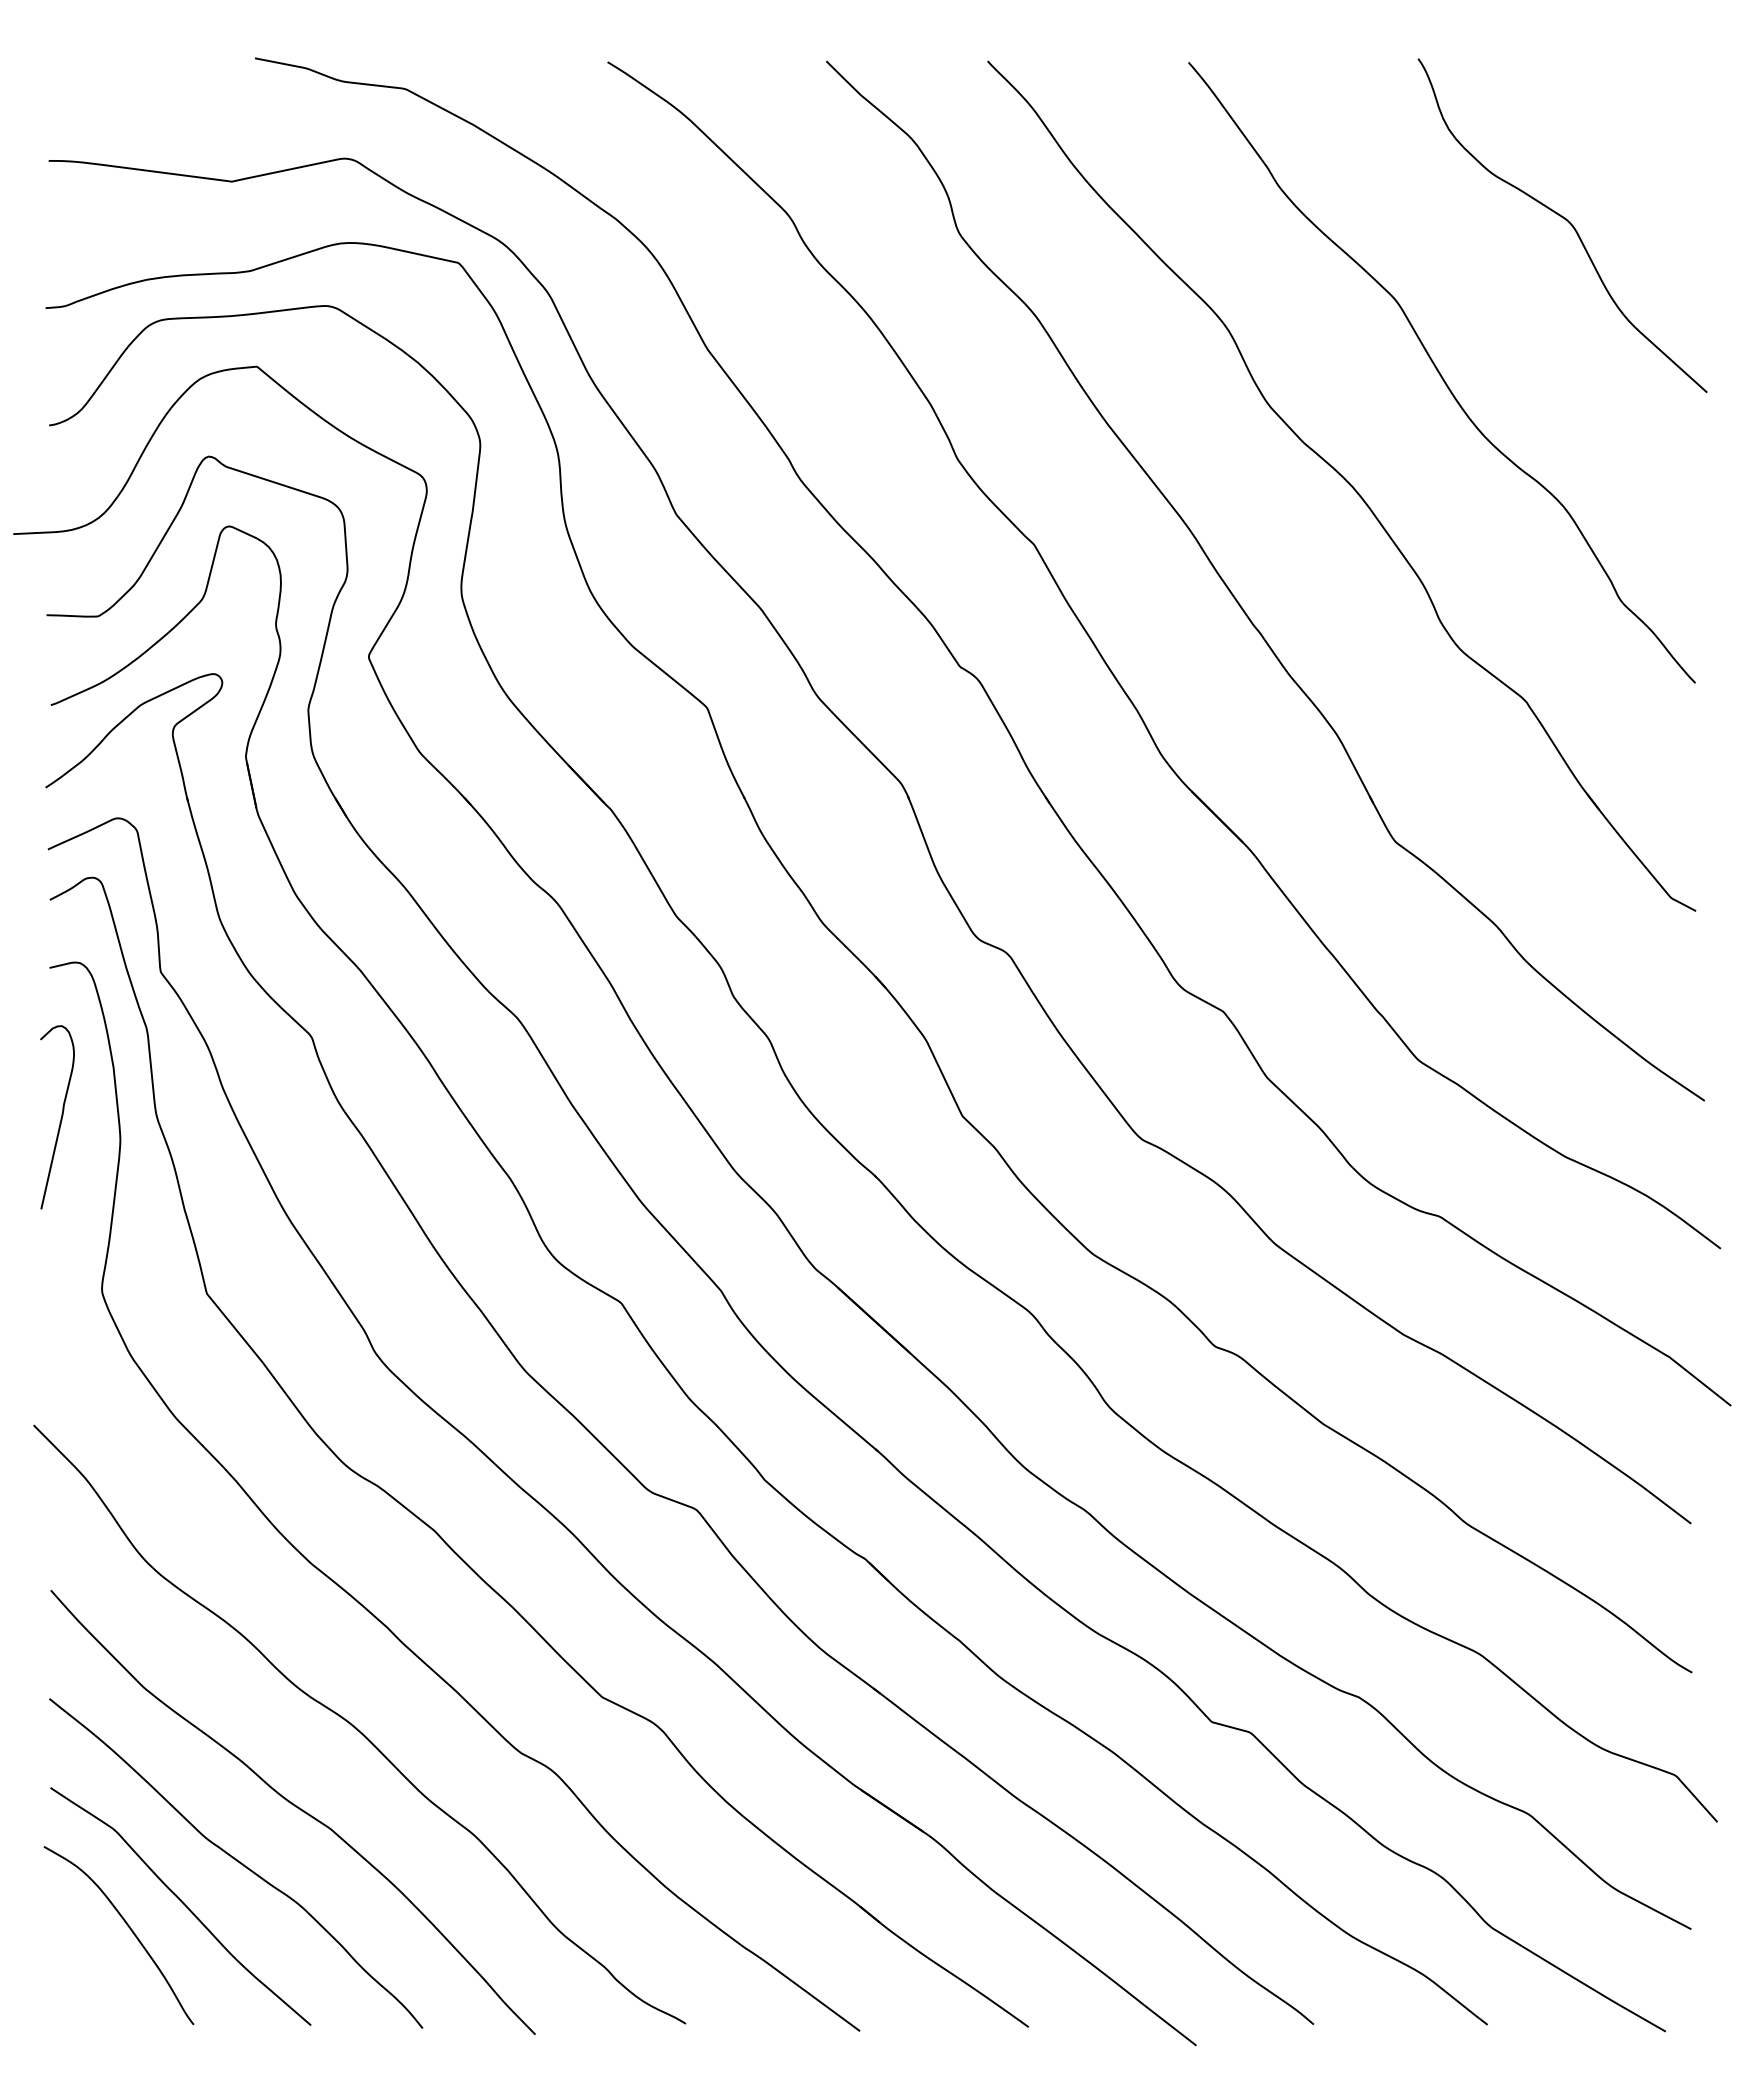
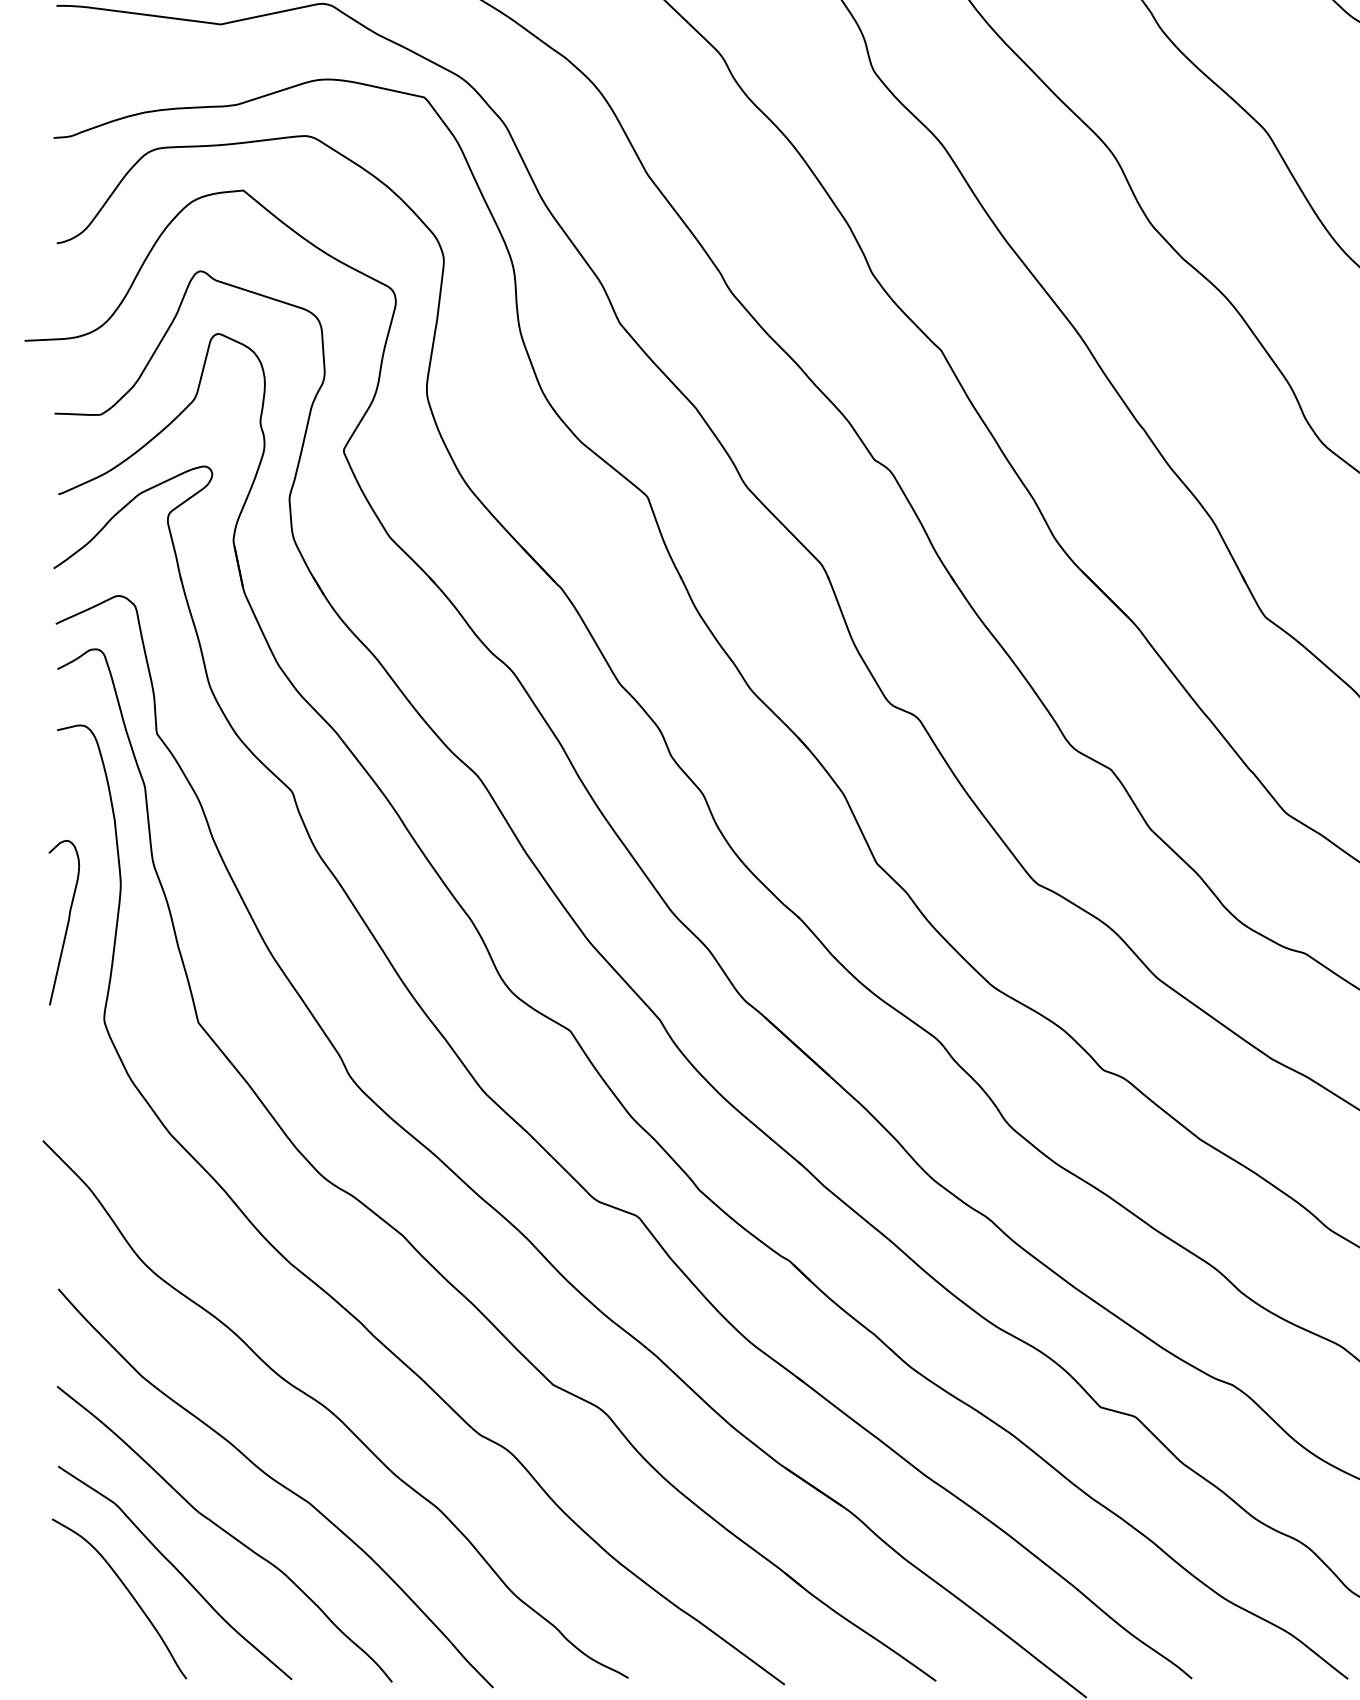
curve: (60, 1118) -> (67, 923), moved

